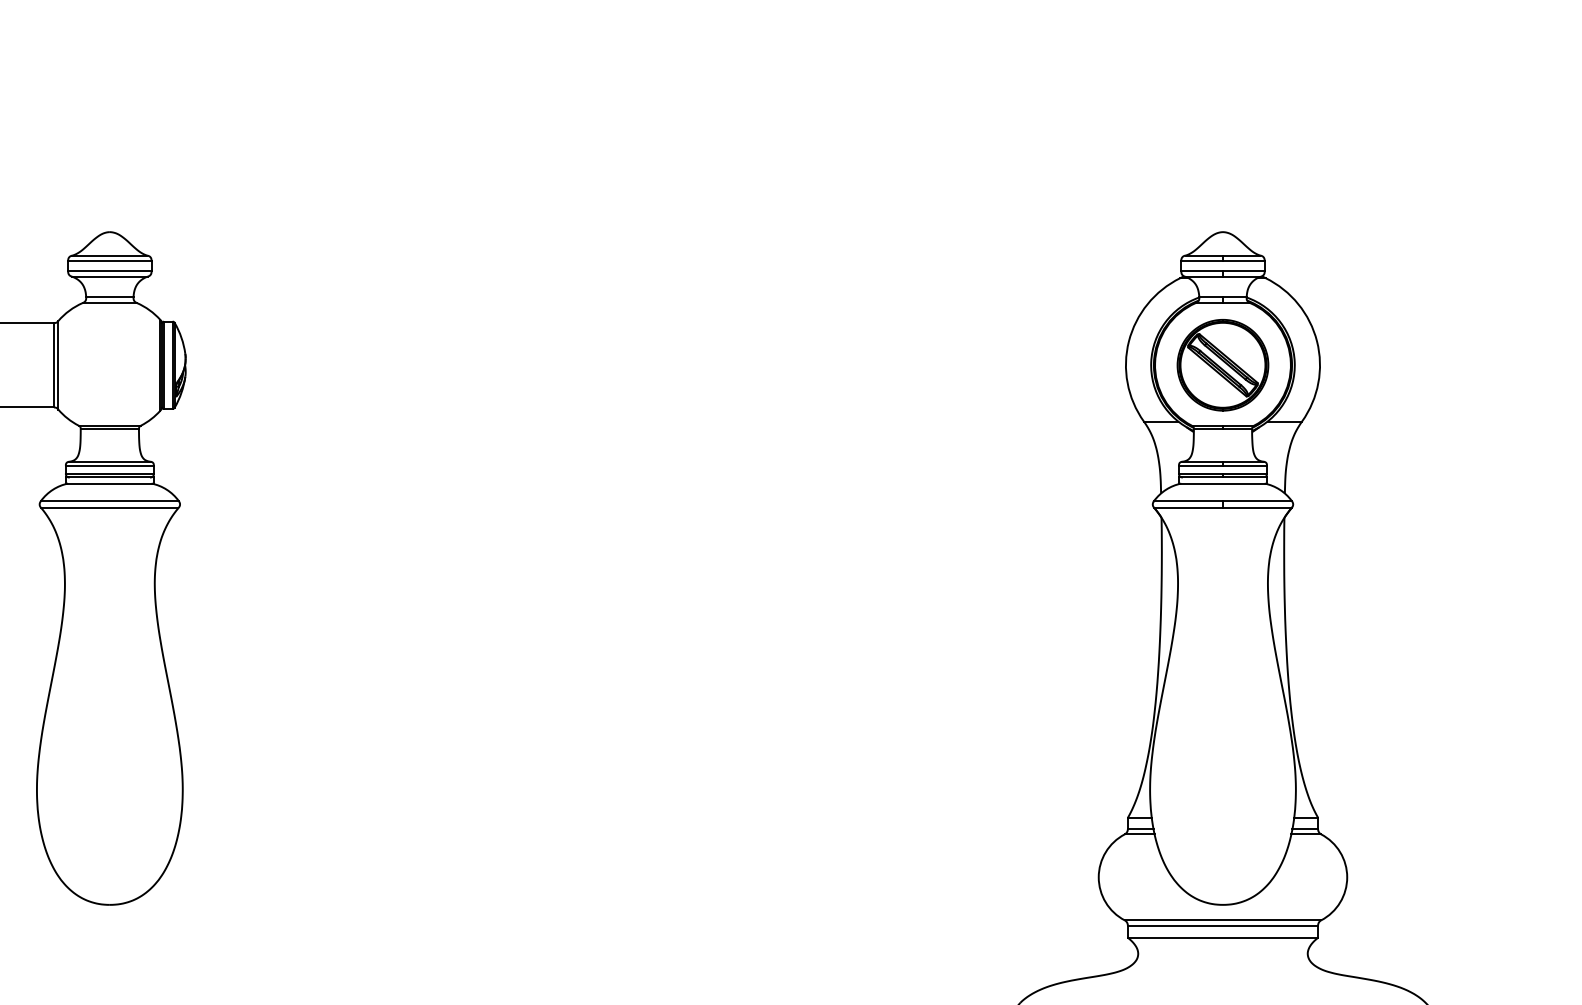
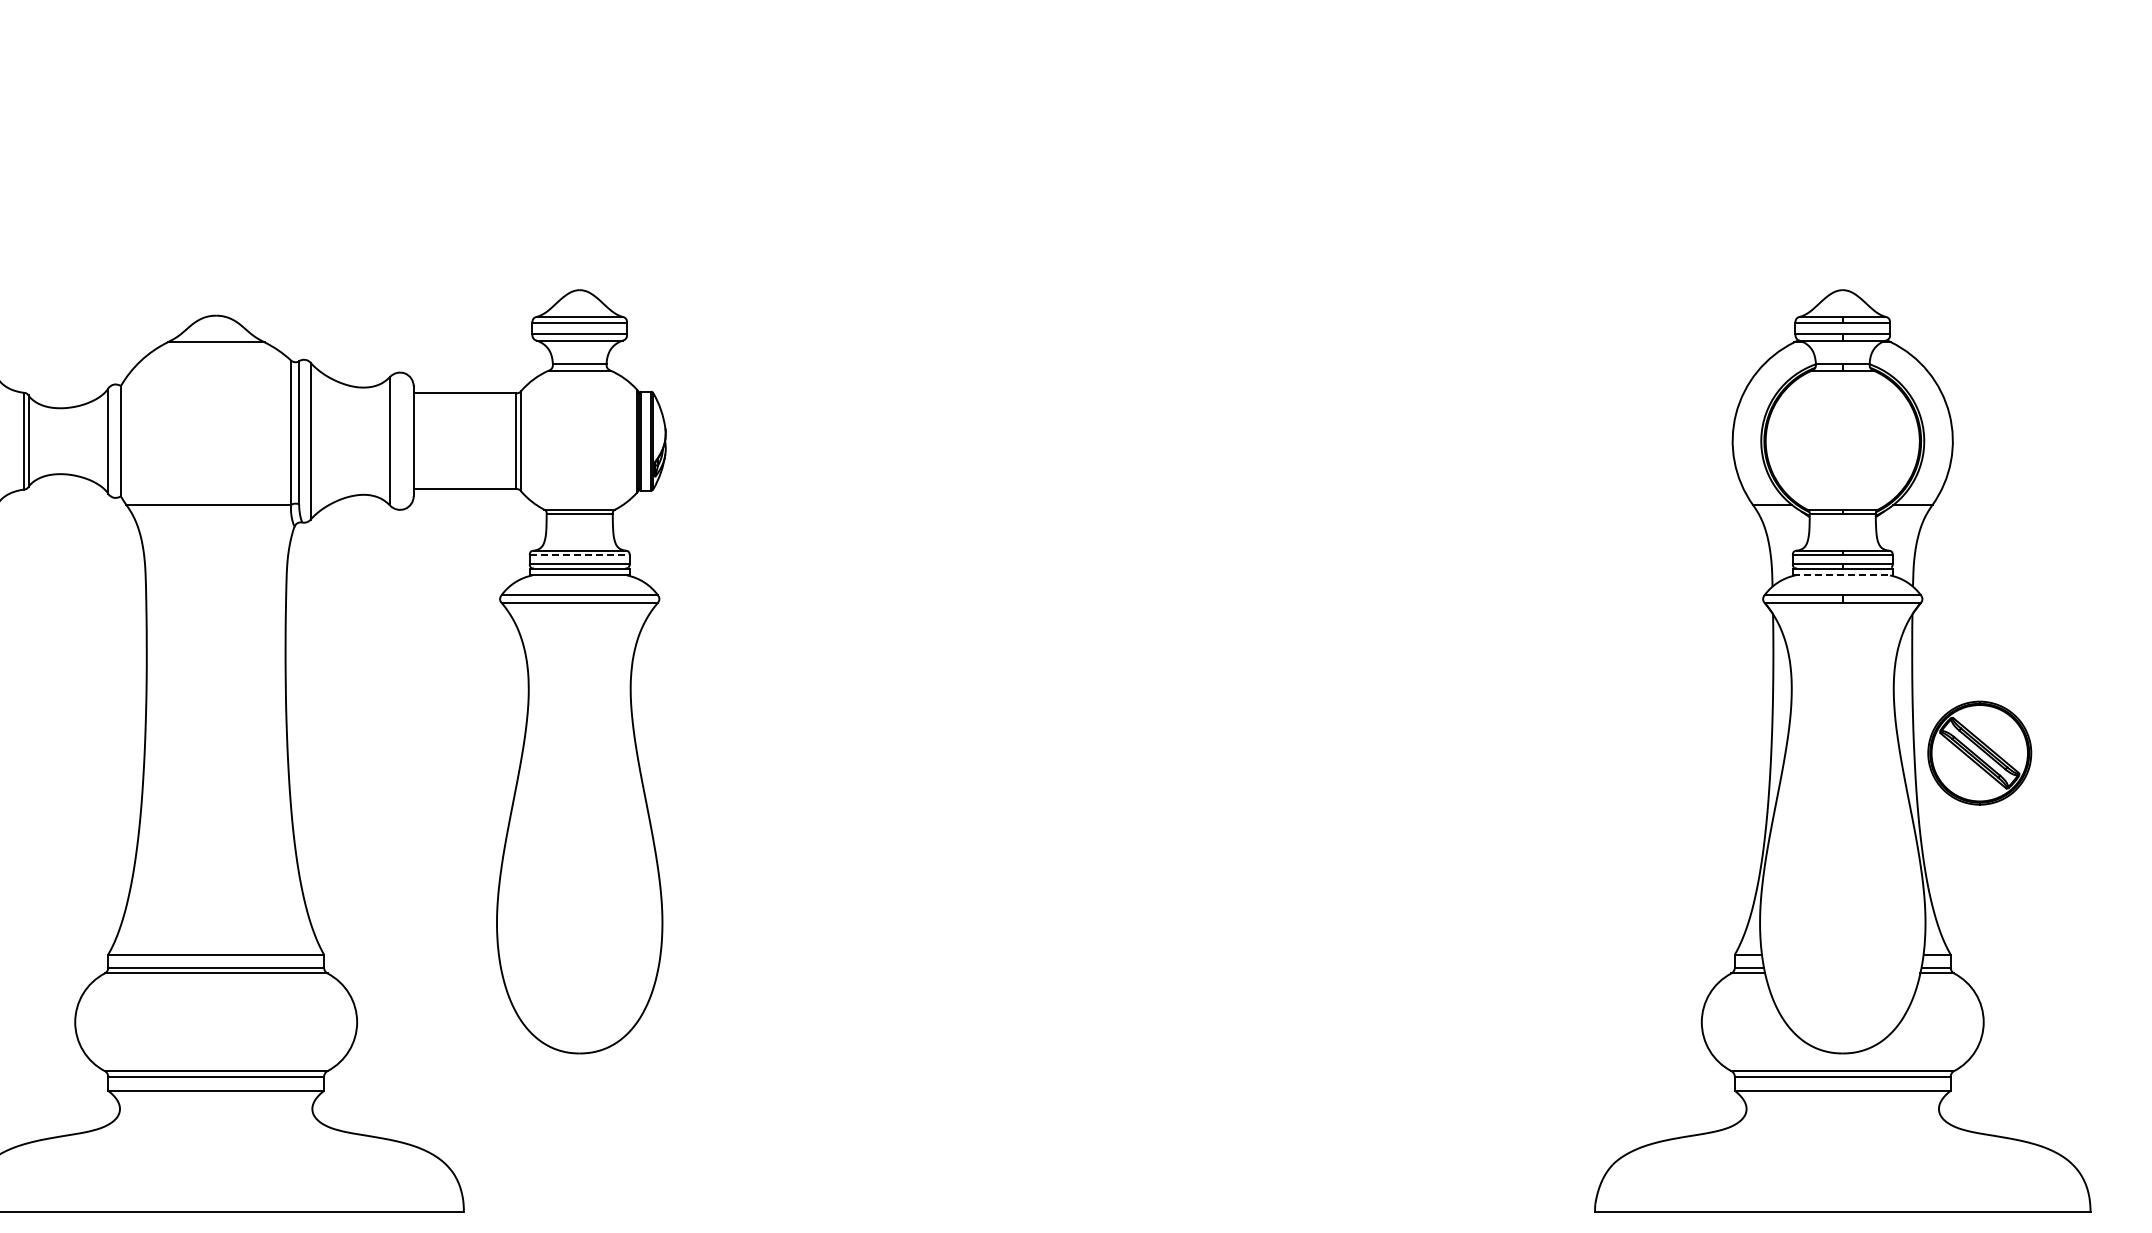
part: (1222, 364) -> (1979, 752), moved
line: (109, 466) -> (579, 555), solid -> dashed
line: (1222, 483) -> (1842, 575), solid -> dashed

